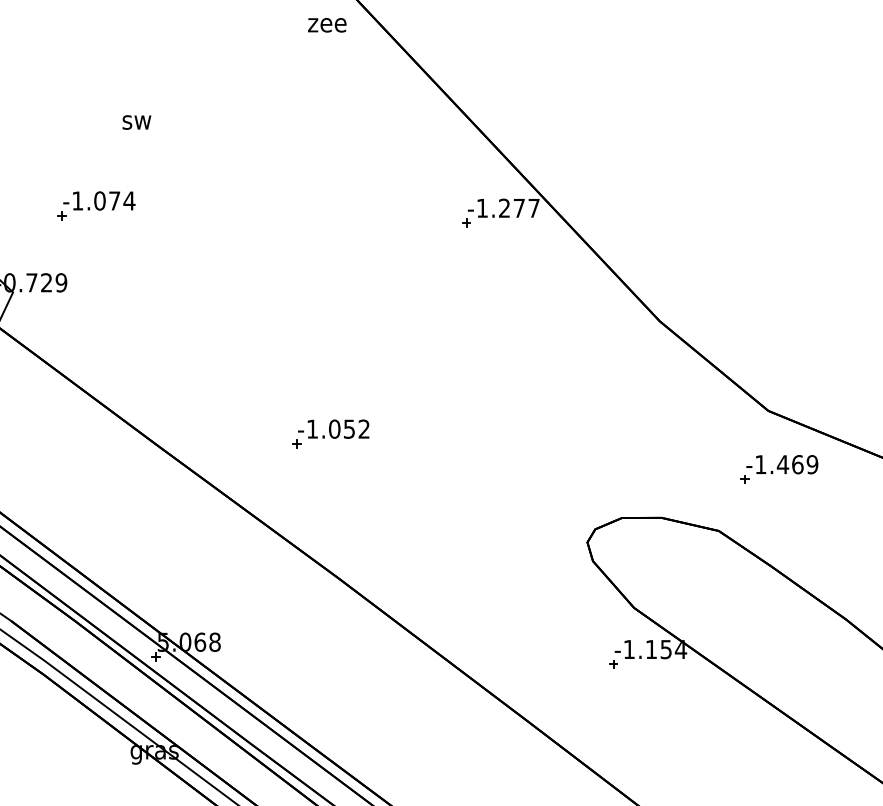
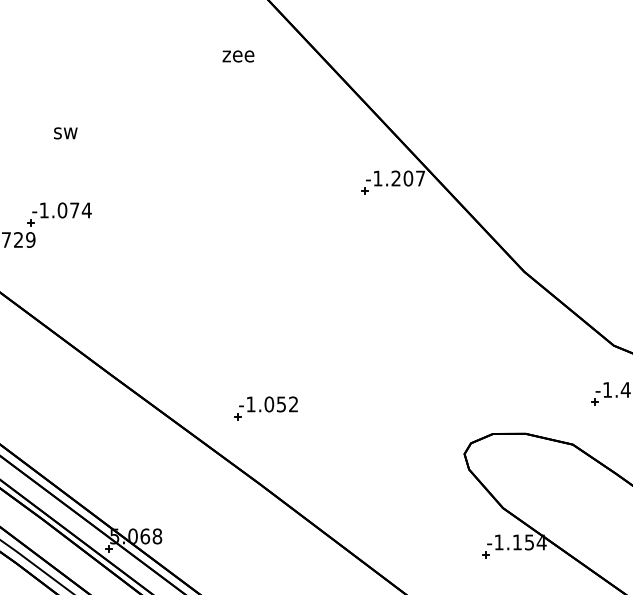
text: (327, 25) -> (238, 56), moved
text: (136, 122) -> (65, 133), moved
part: (96, 205) -> (59, 214), moved
text: (519, 207) -> (408, 177), -1.277 -> -1.207
part: (330, 433) -> (265, 407), moved

